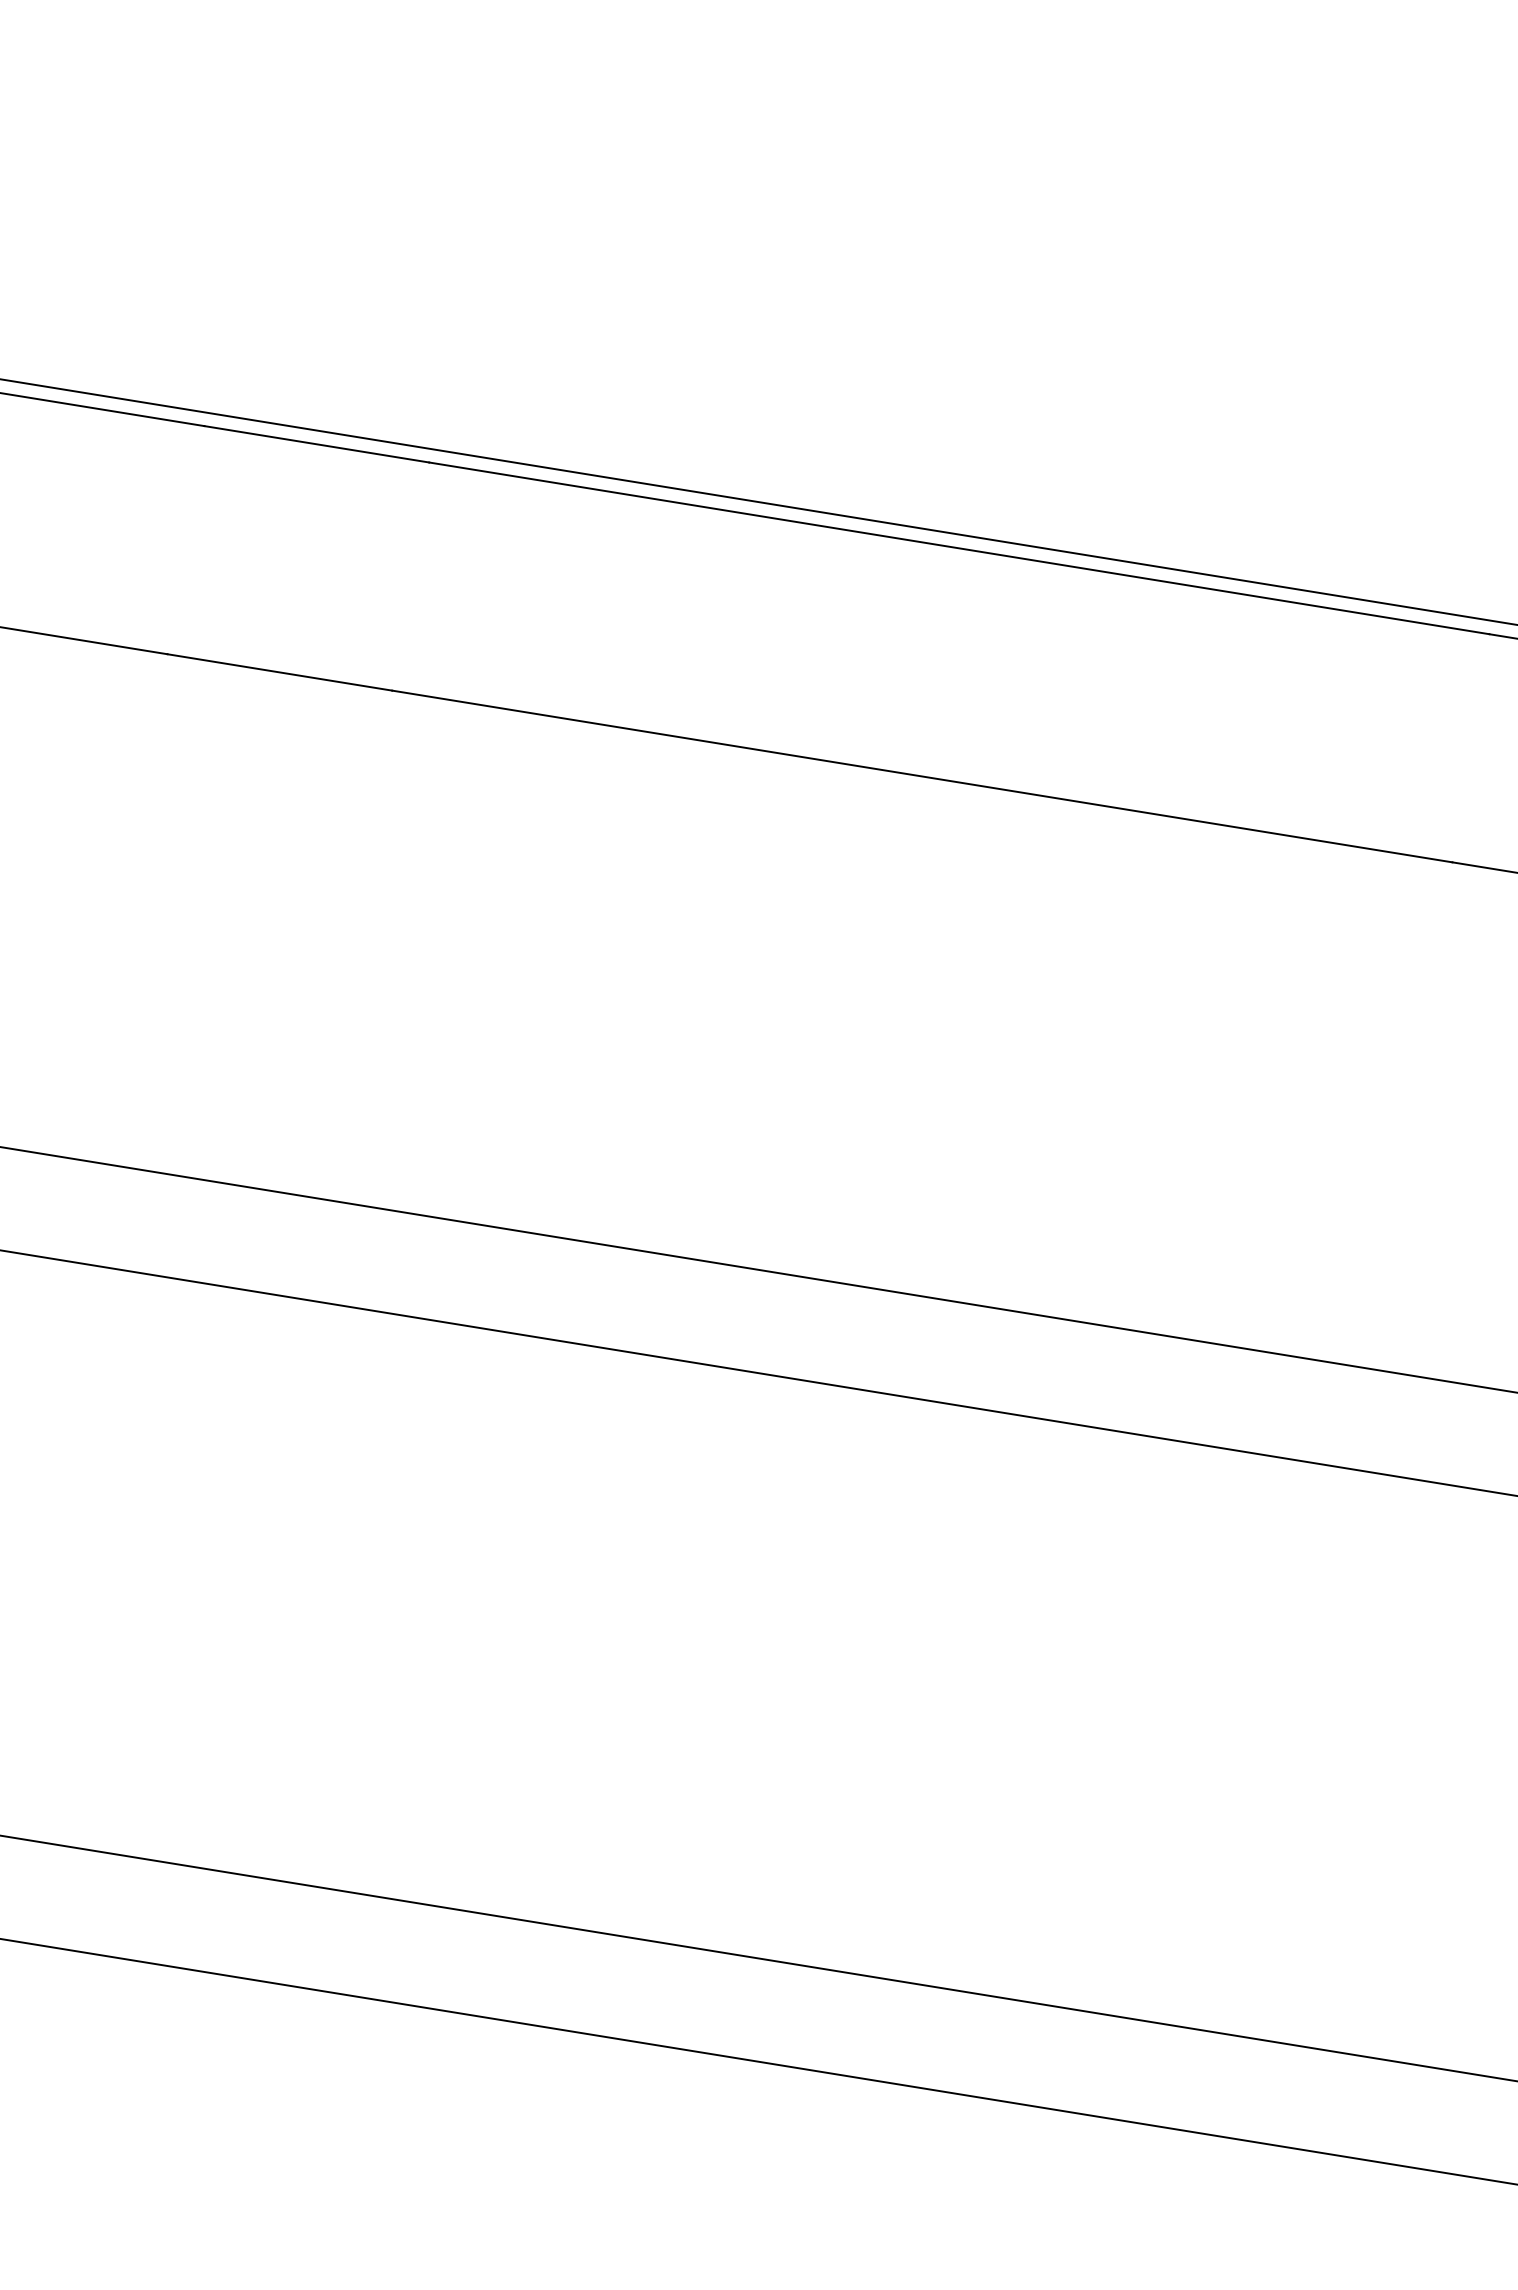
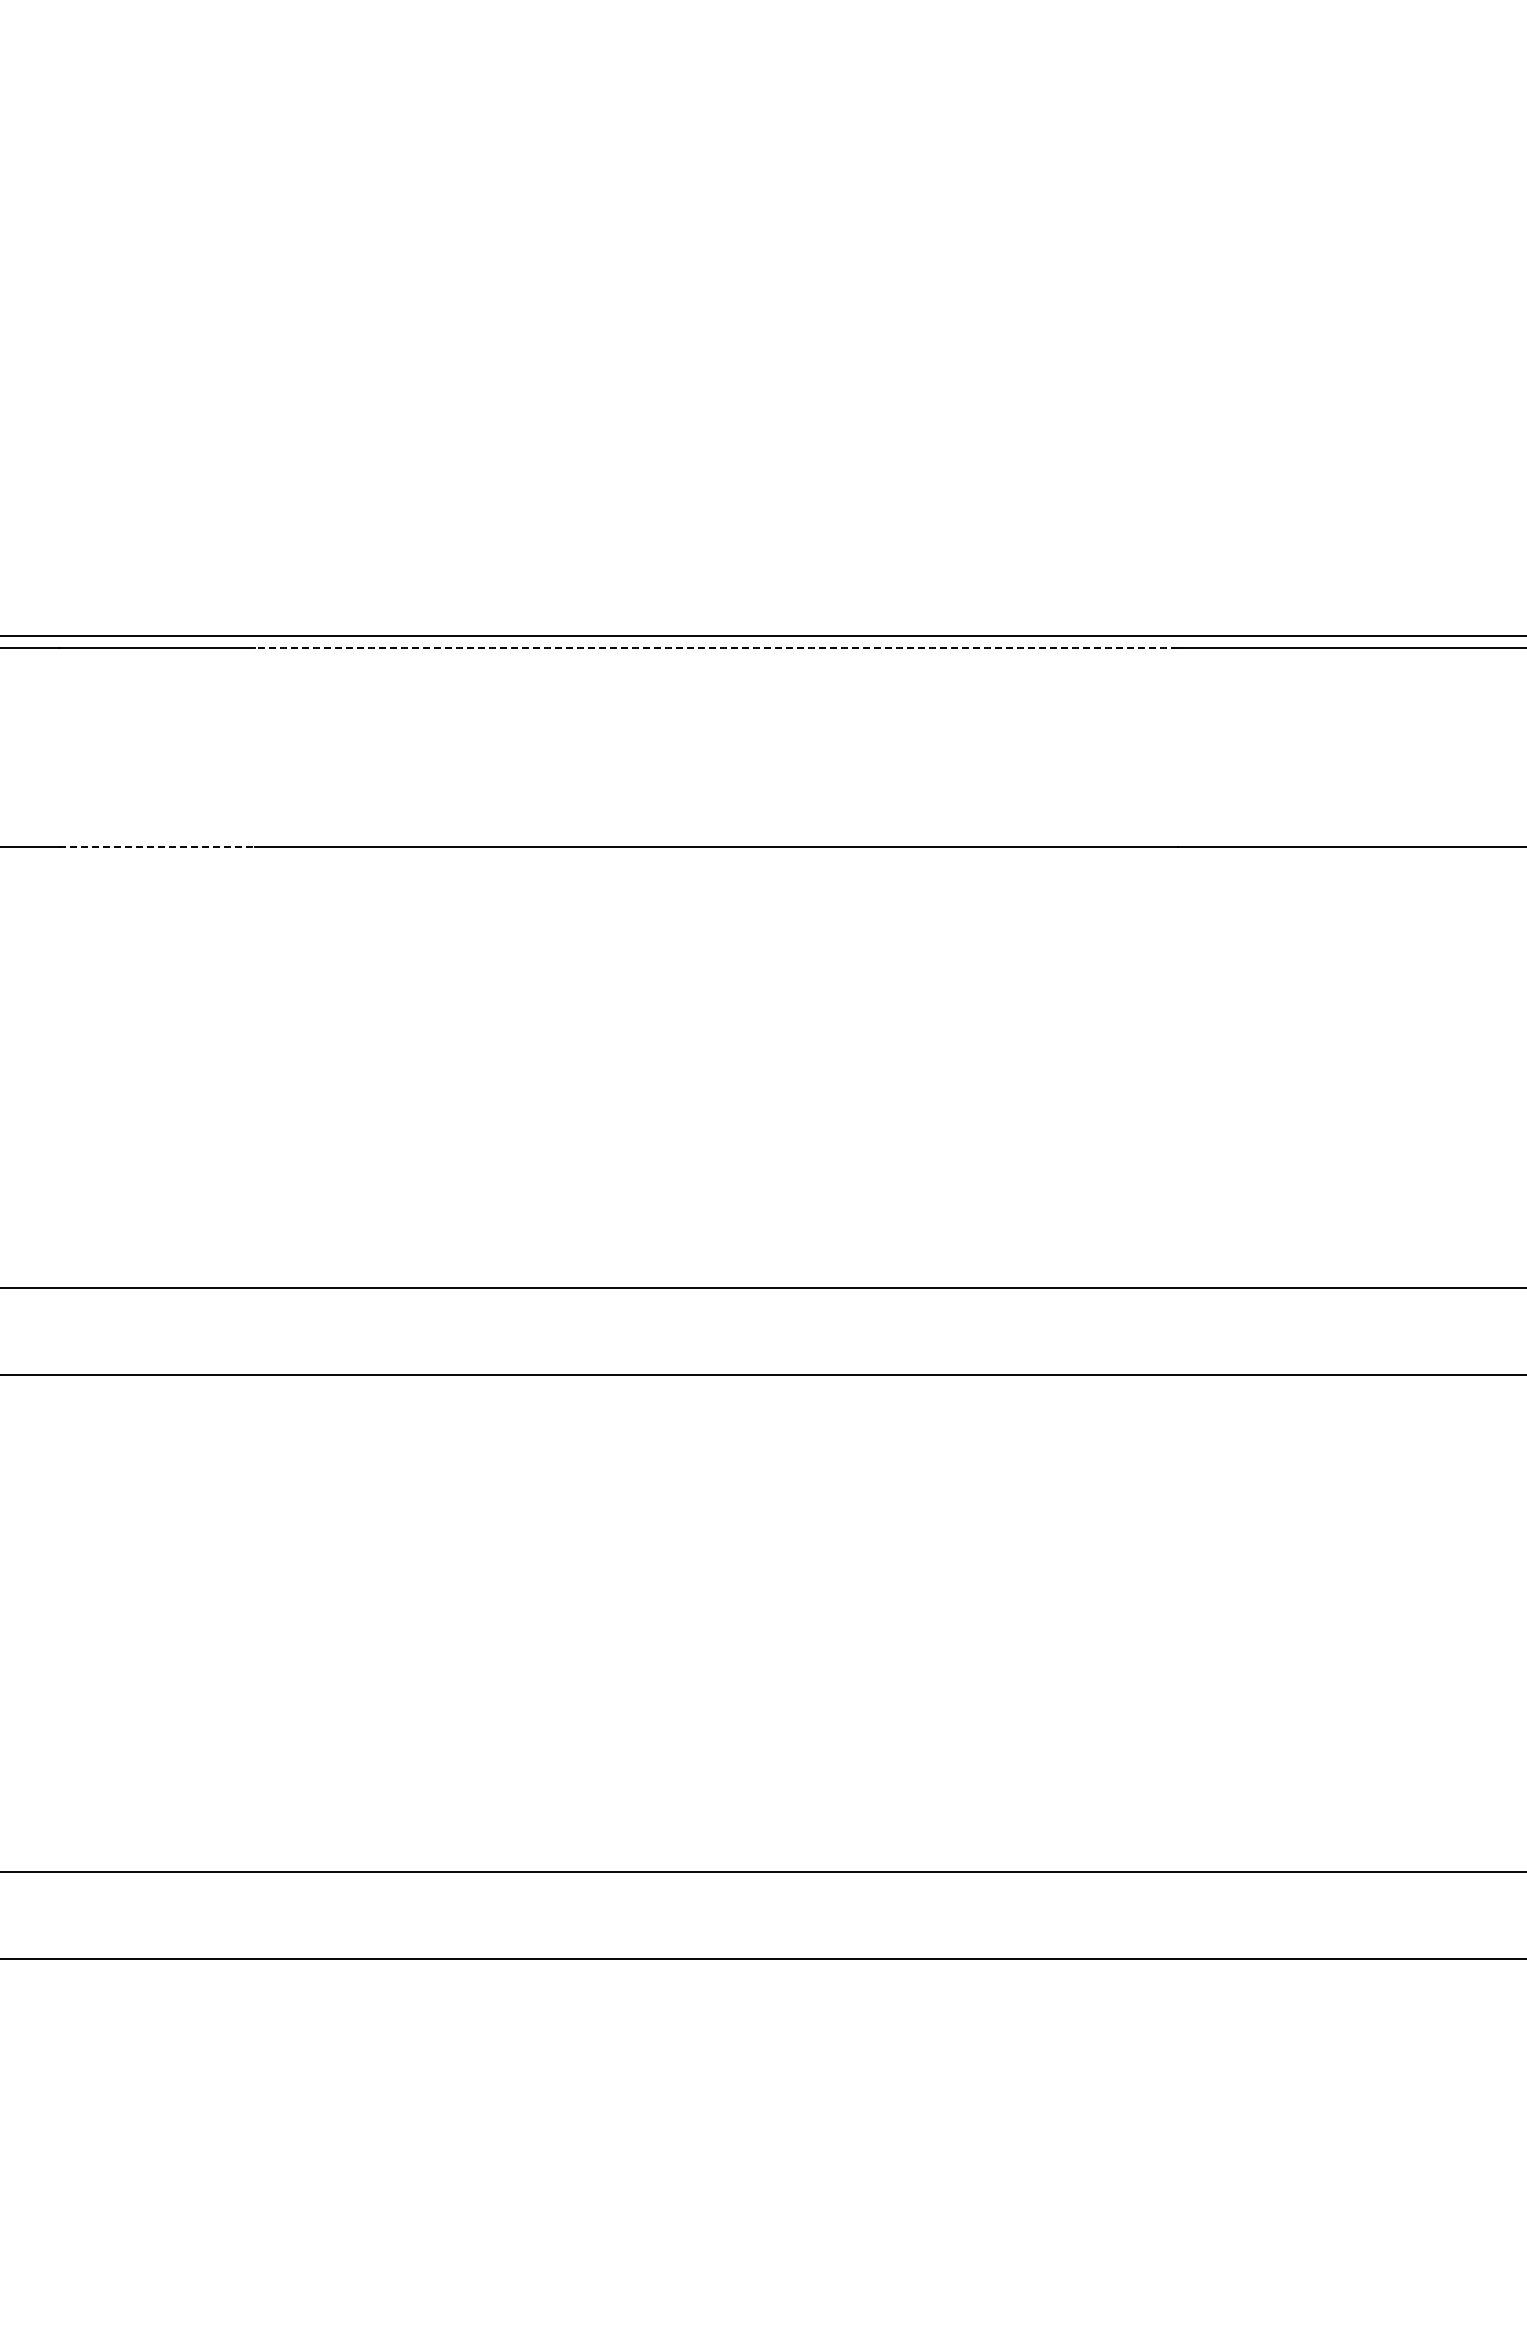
line: (958, 548) -> (715, 648), solid -> dashed
line: (280, 672) -> (157, 846), solid -> dashed

